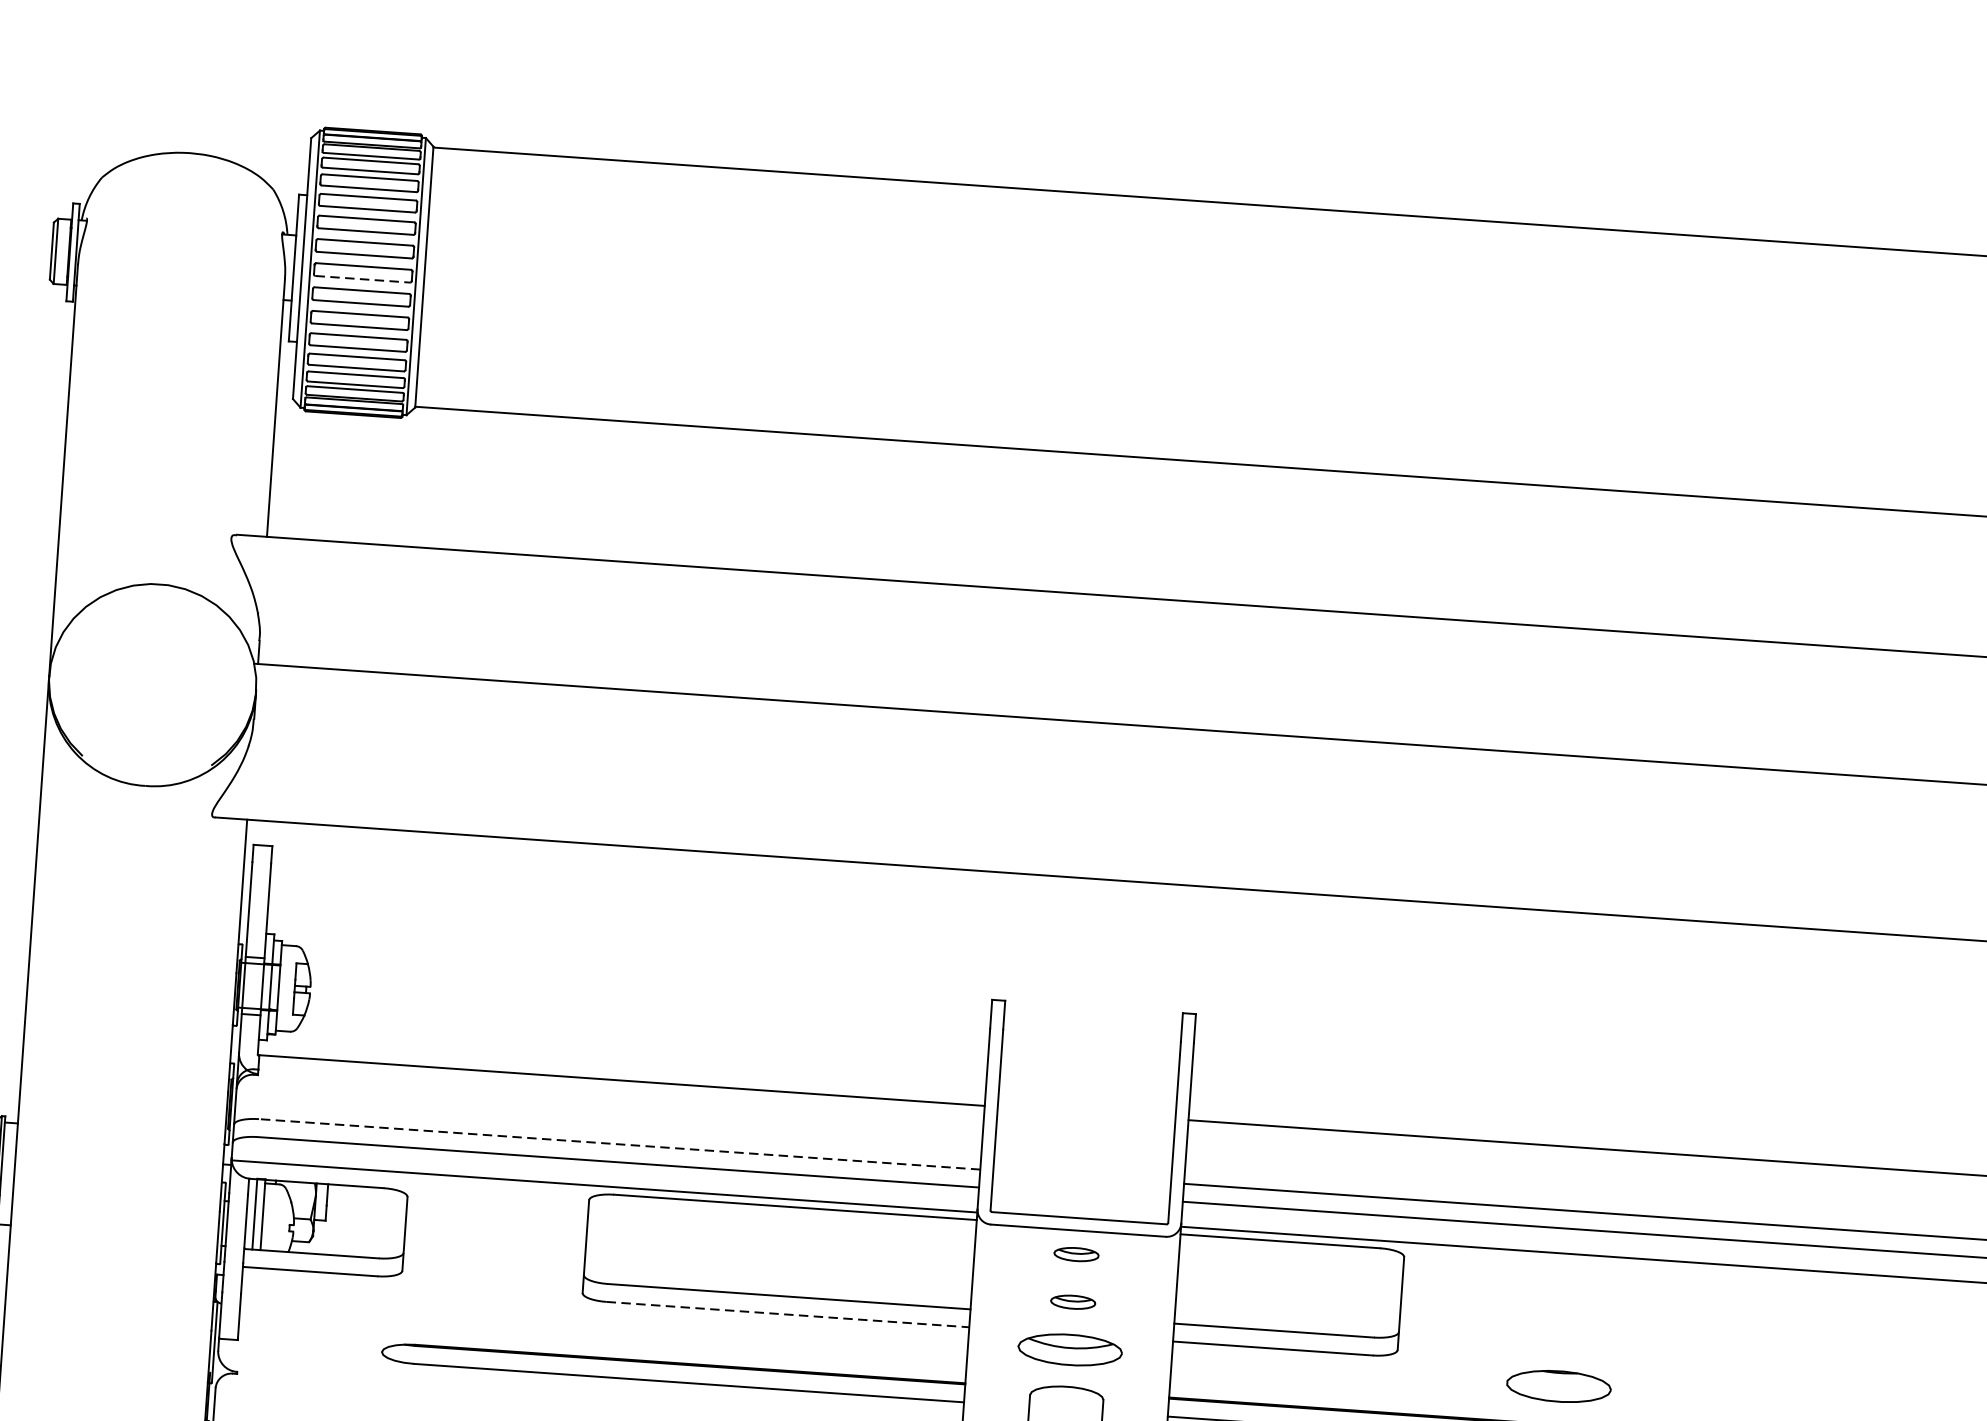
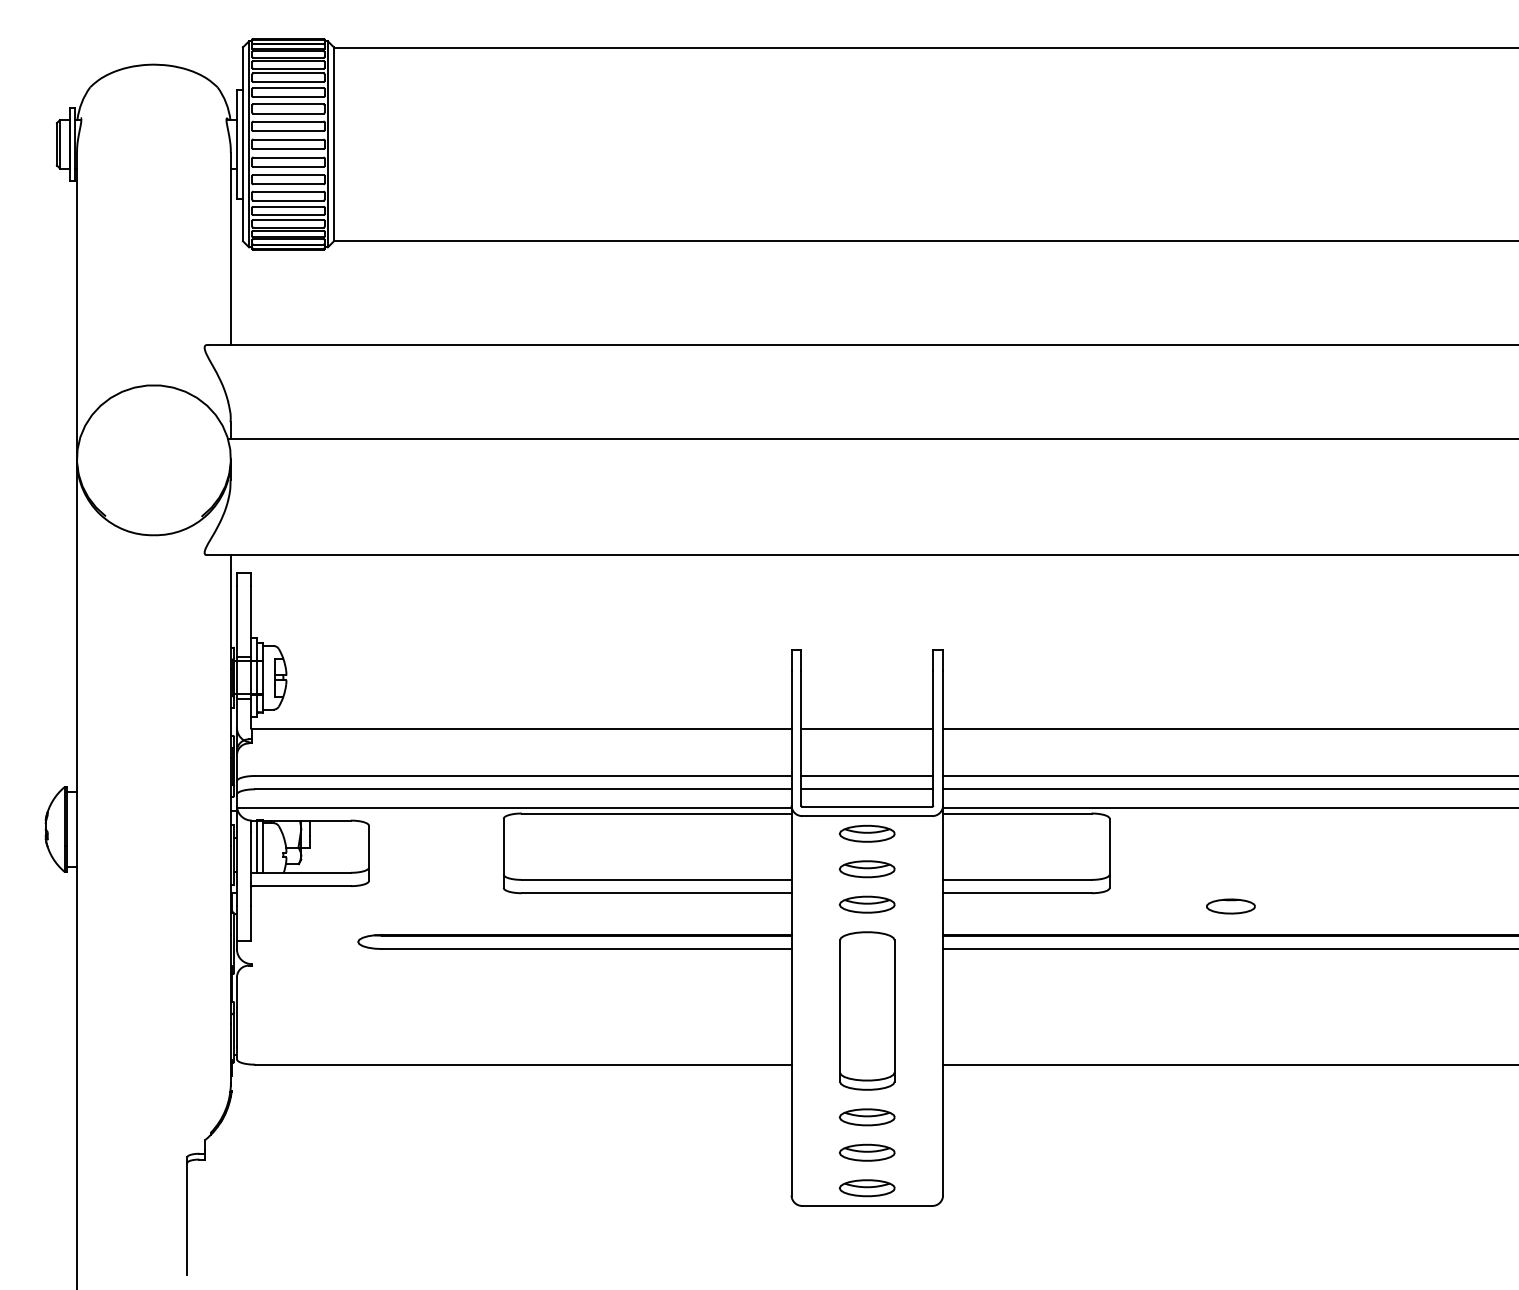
line: (362, 279) -> (288, 149), dashed -> solid
line: (1086, 1112) -> (867, 728), added
line: (618, 1143) -> (522, 775), dashed -> solid
line: (1082, 1176) -> (867, 775), added
line: (1081, 1194) -> (867, 789), added
part: (1075, 1253) -> (866, 833), size x1.67
part: (1072, 1302) -> (866, 869), size x1.67
line: (787, 1314) -> (656, 893), dashed -> solid
part: (1069, 1349) -> (866, 904), size x0.71
part: (1558, 1386) -> (1230, 906), size x0.62

